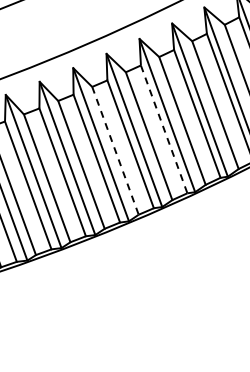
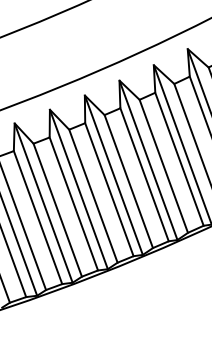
line: (164, 129) -> (179, 159), dashed -> solid
line: (115, 151) -> (128, 182), dashed -> solid

